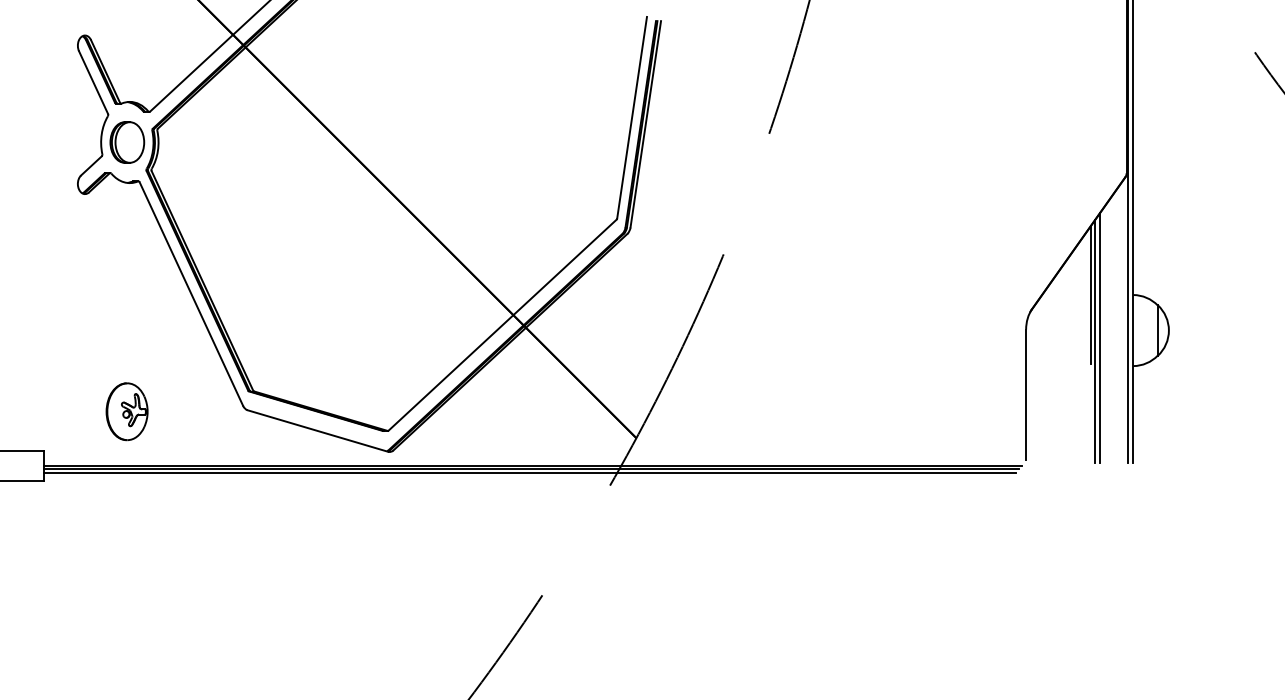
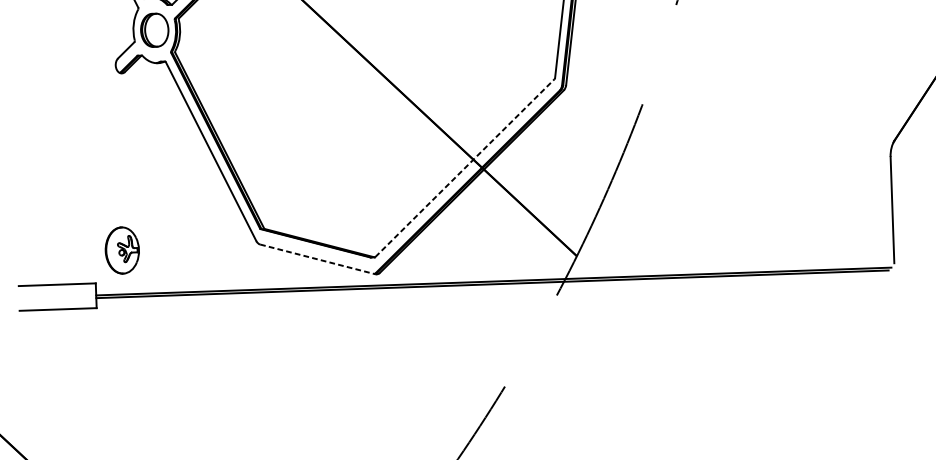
line: (503, 324) -> (465, 167), solid -> dashed
part: (126, 411) -> (121, 250), moved
line: (318, 431) -> (318, 259), solid -> dashed
line: (529, 472) -> (491, 287), removed

